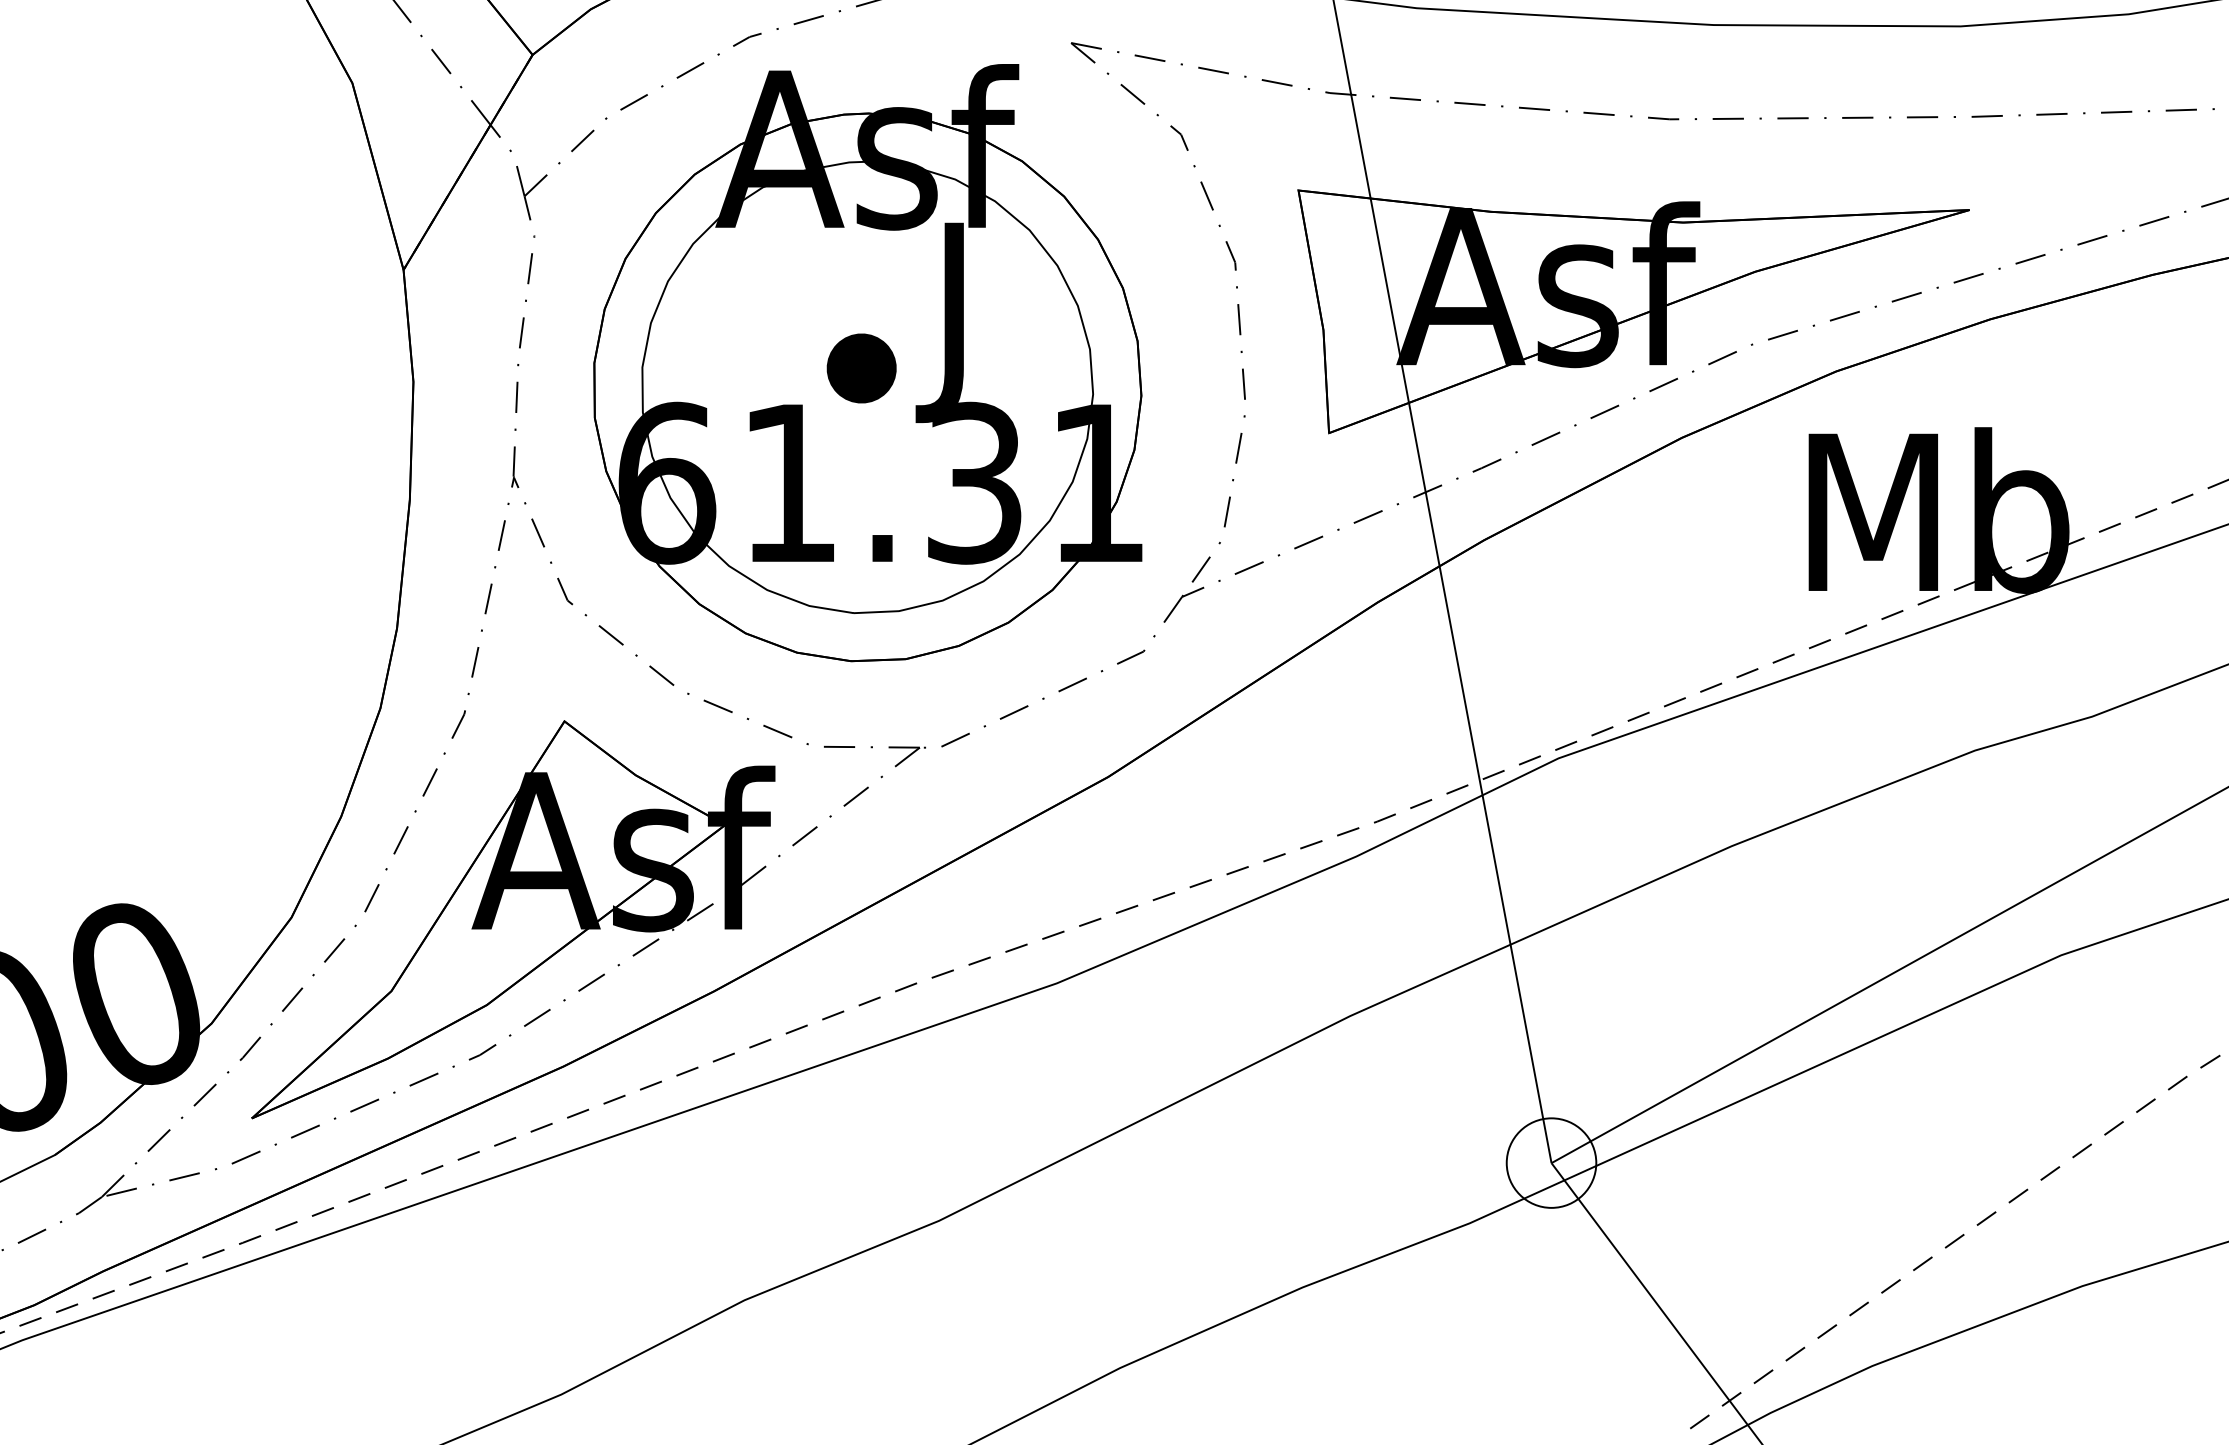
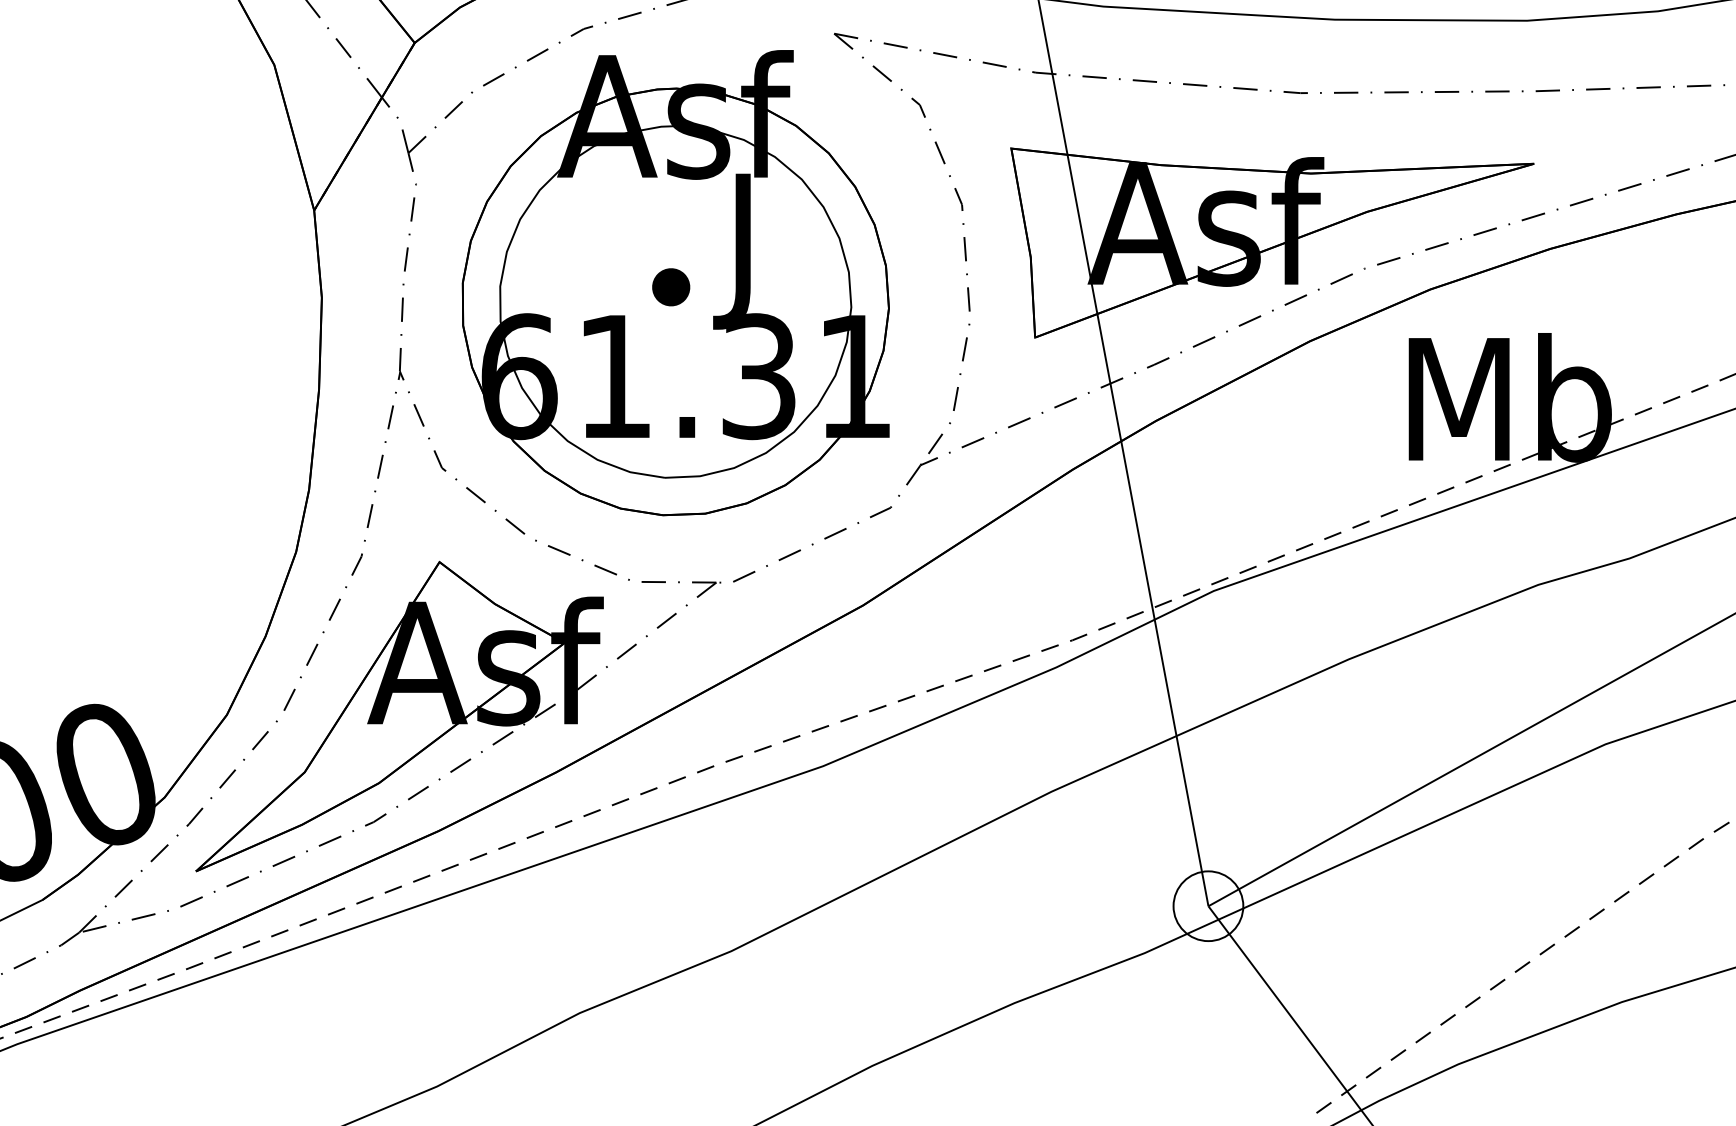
part: (862, 368) -> (671, 287), size x0.7

